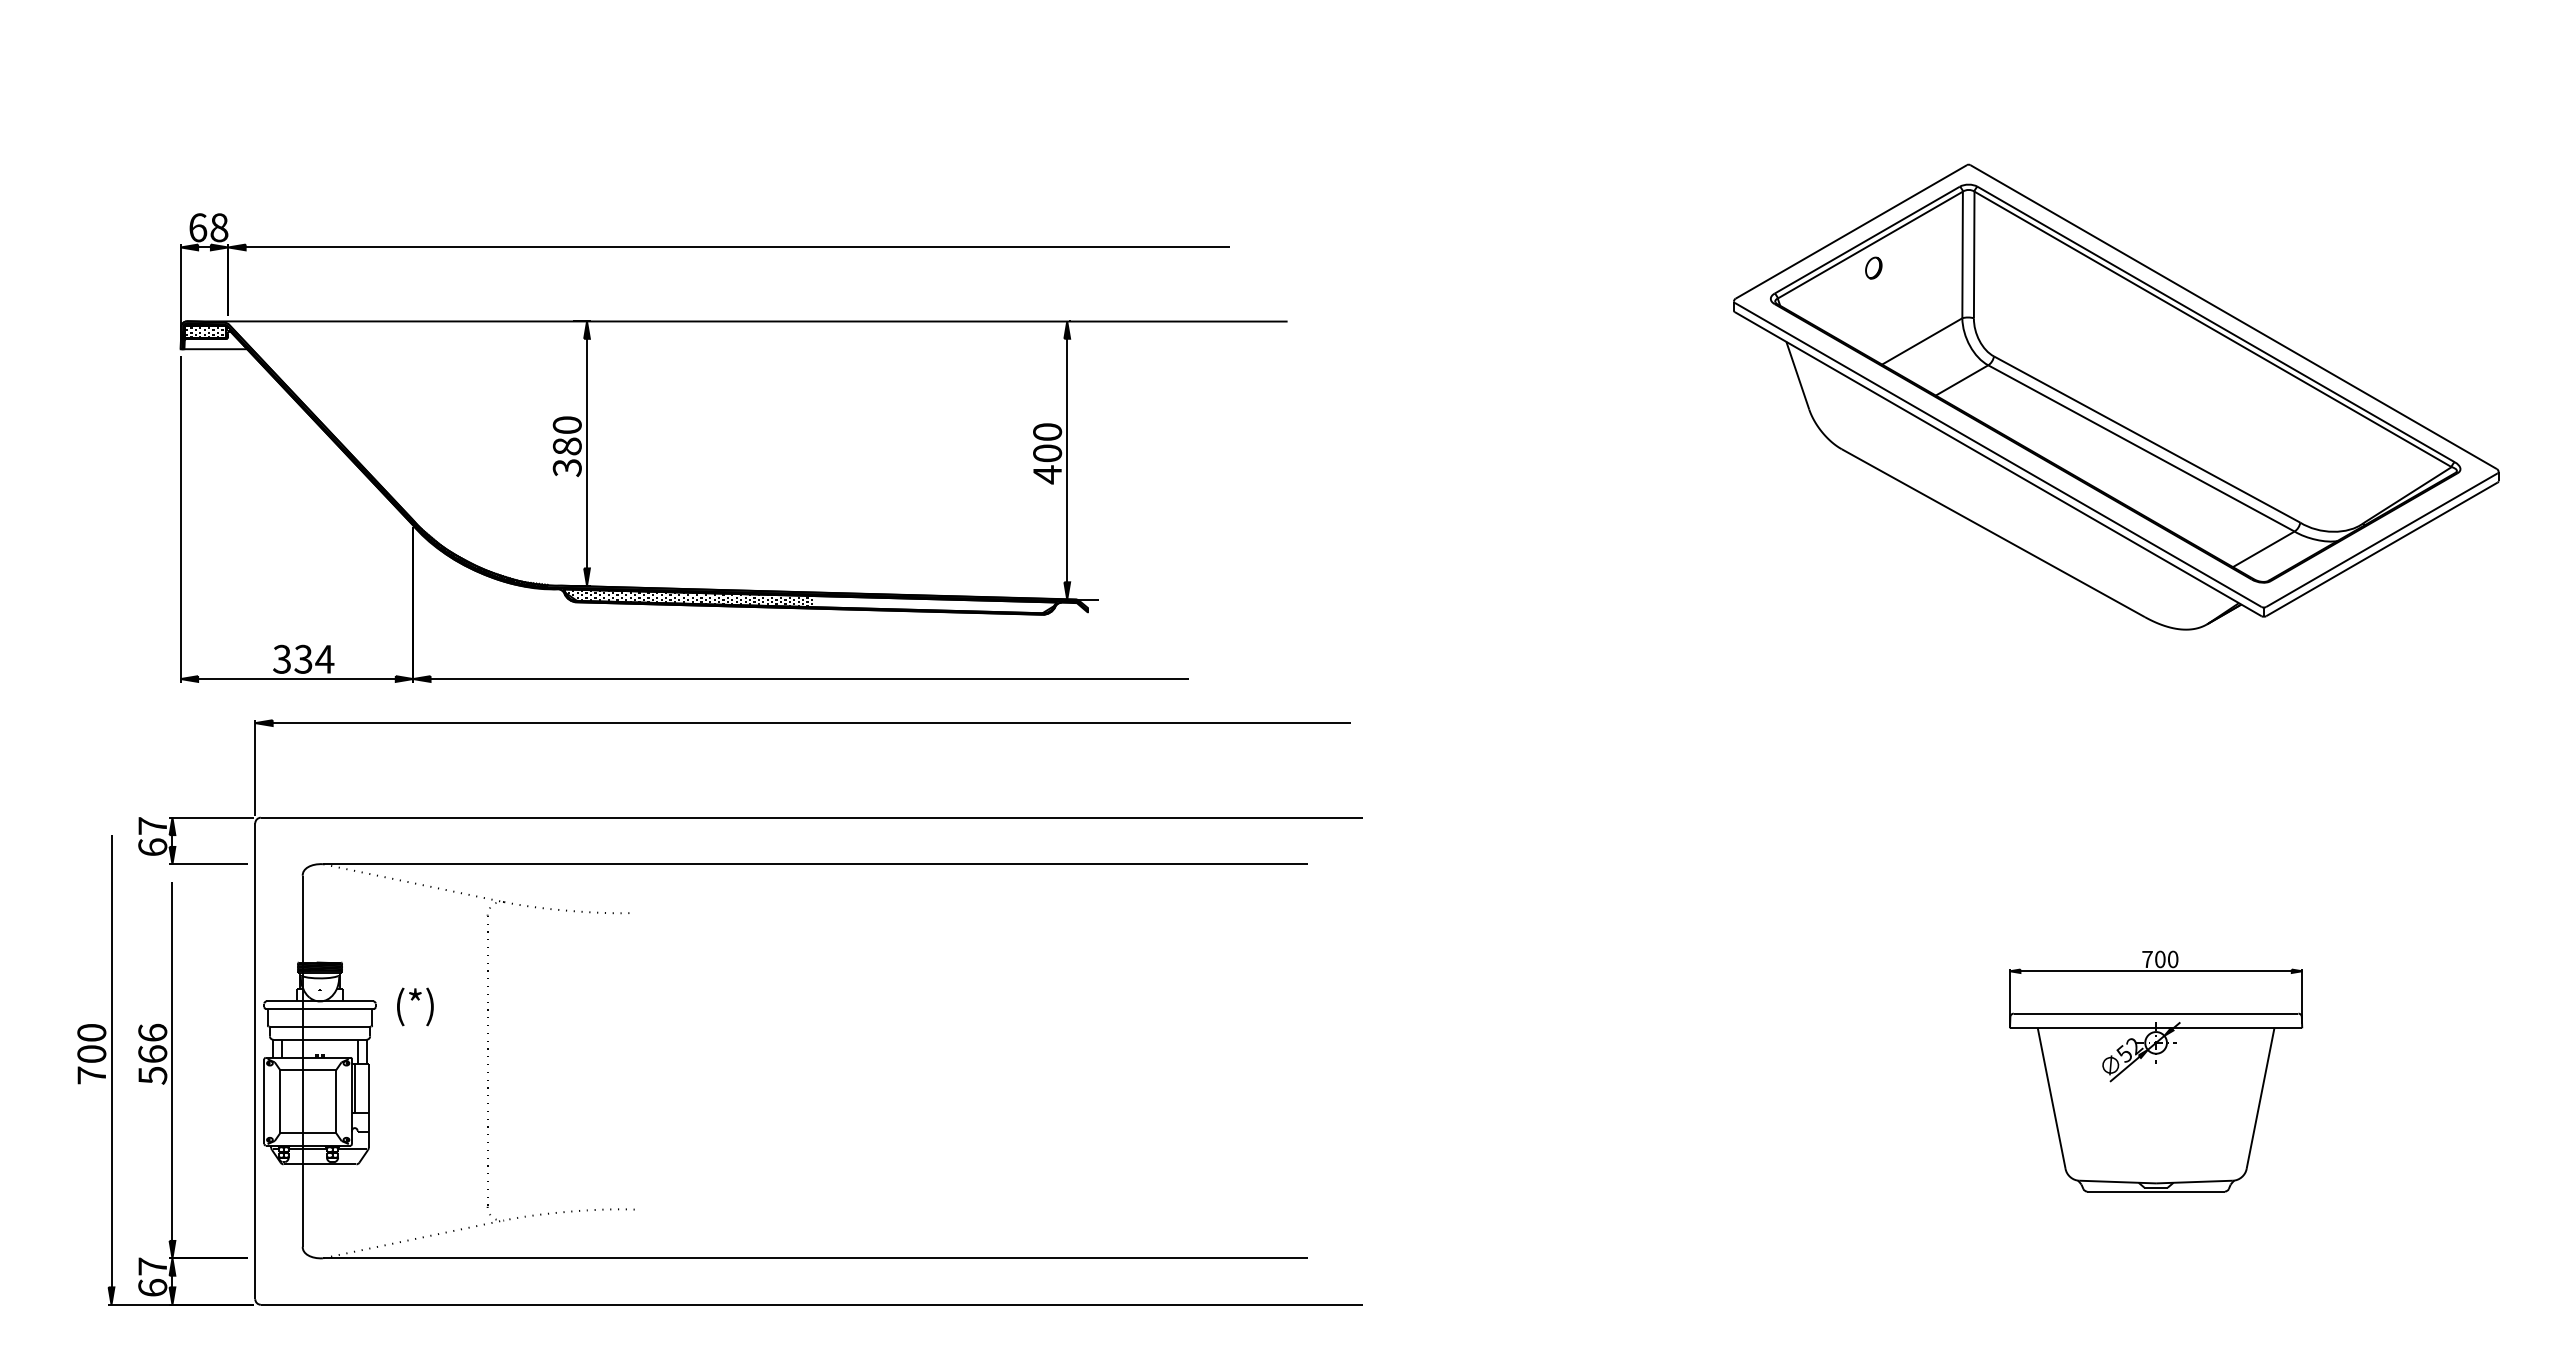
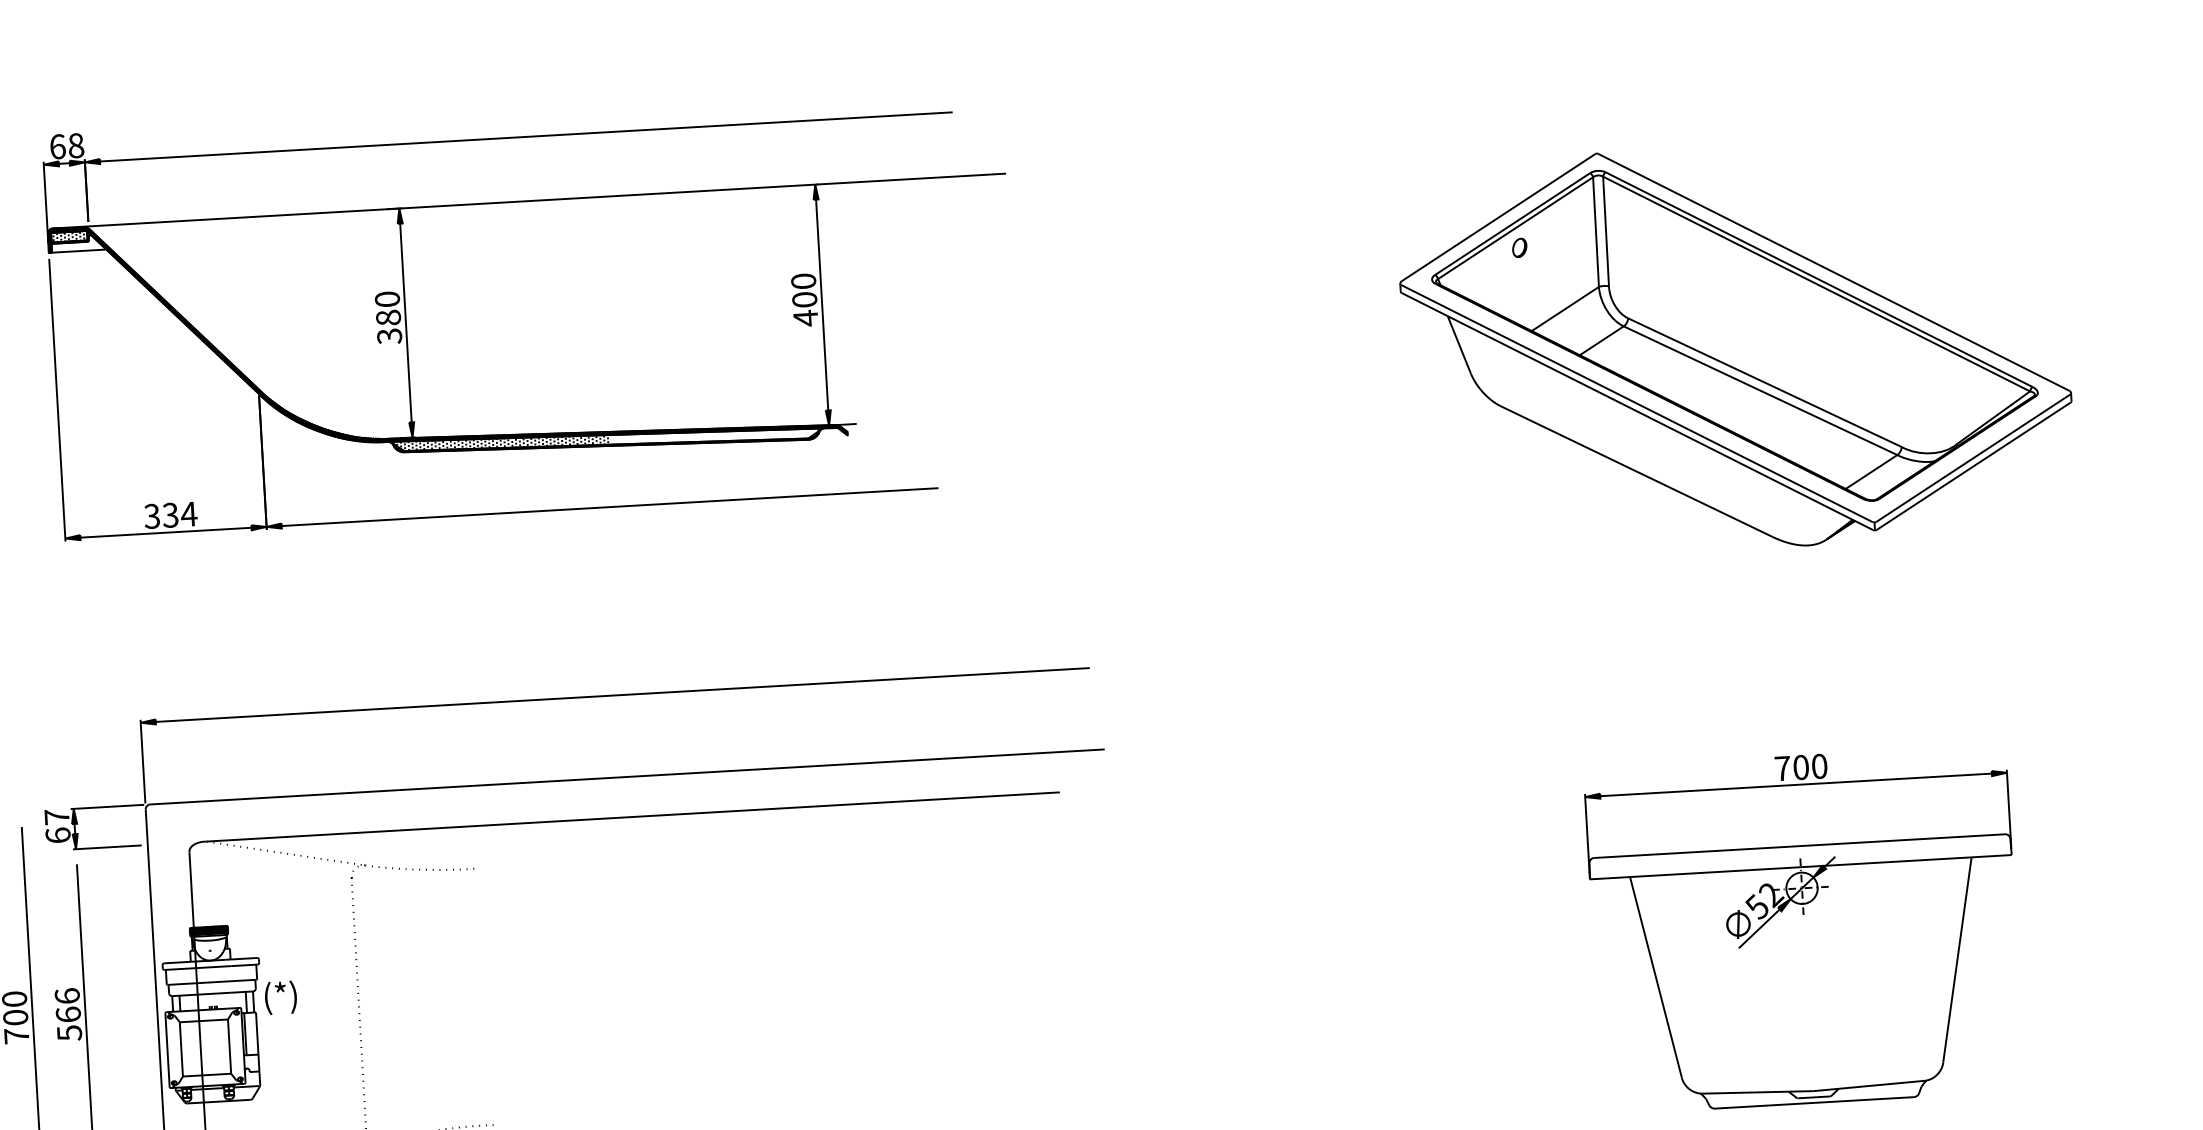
part: (733, 447) -> (532, 310), moved
text: (415, 1006) -> (281, 997), moved
part: (2155, 1071) -> (1803, 929), size x1.67

